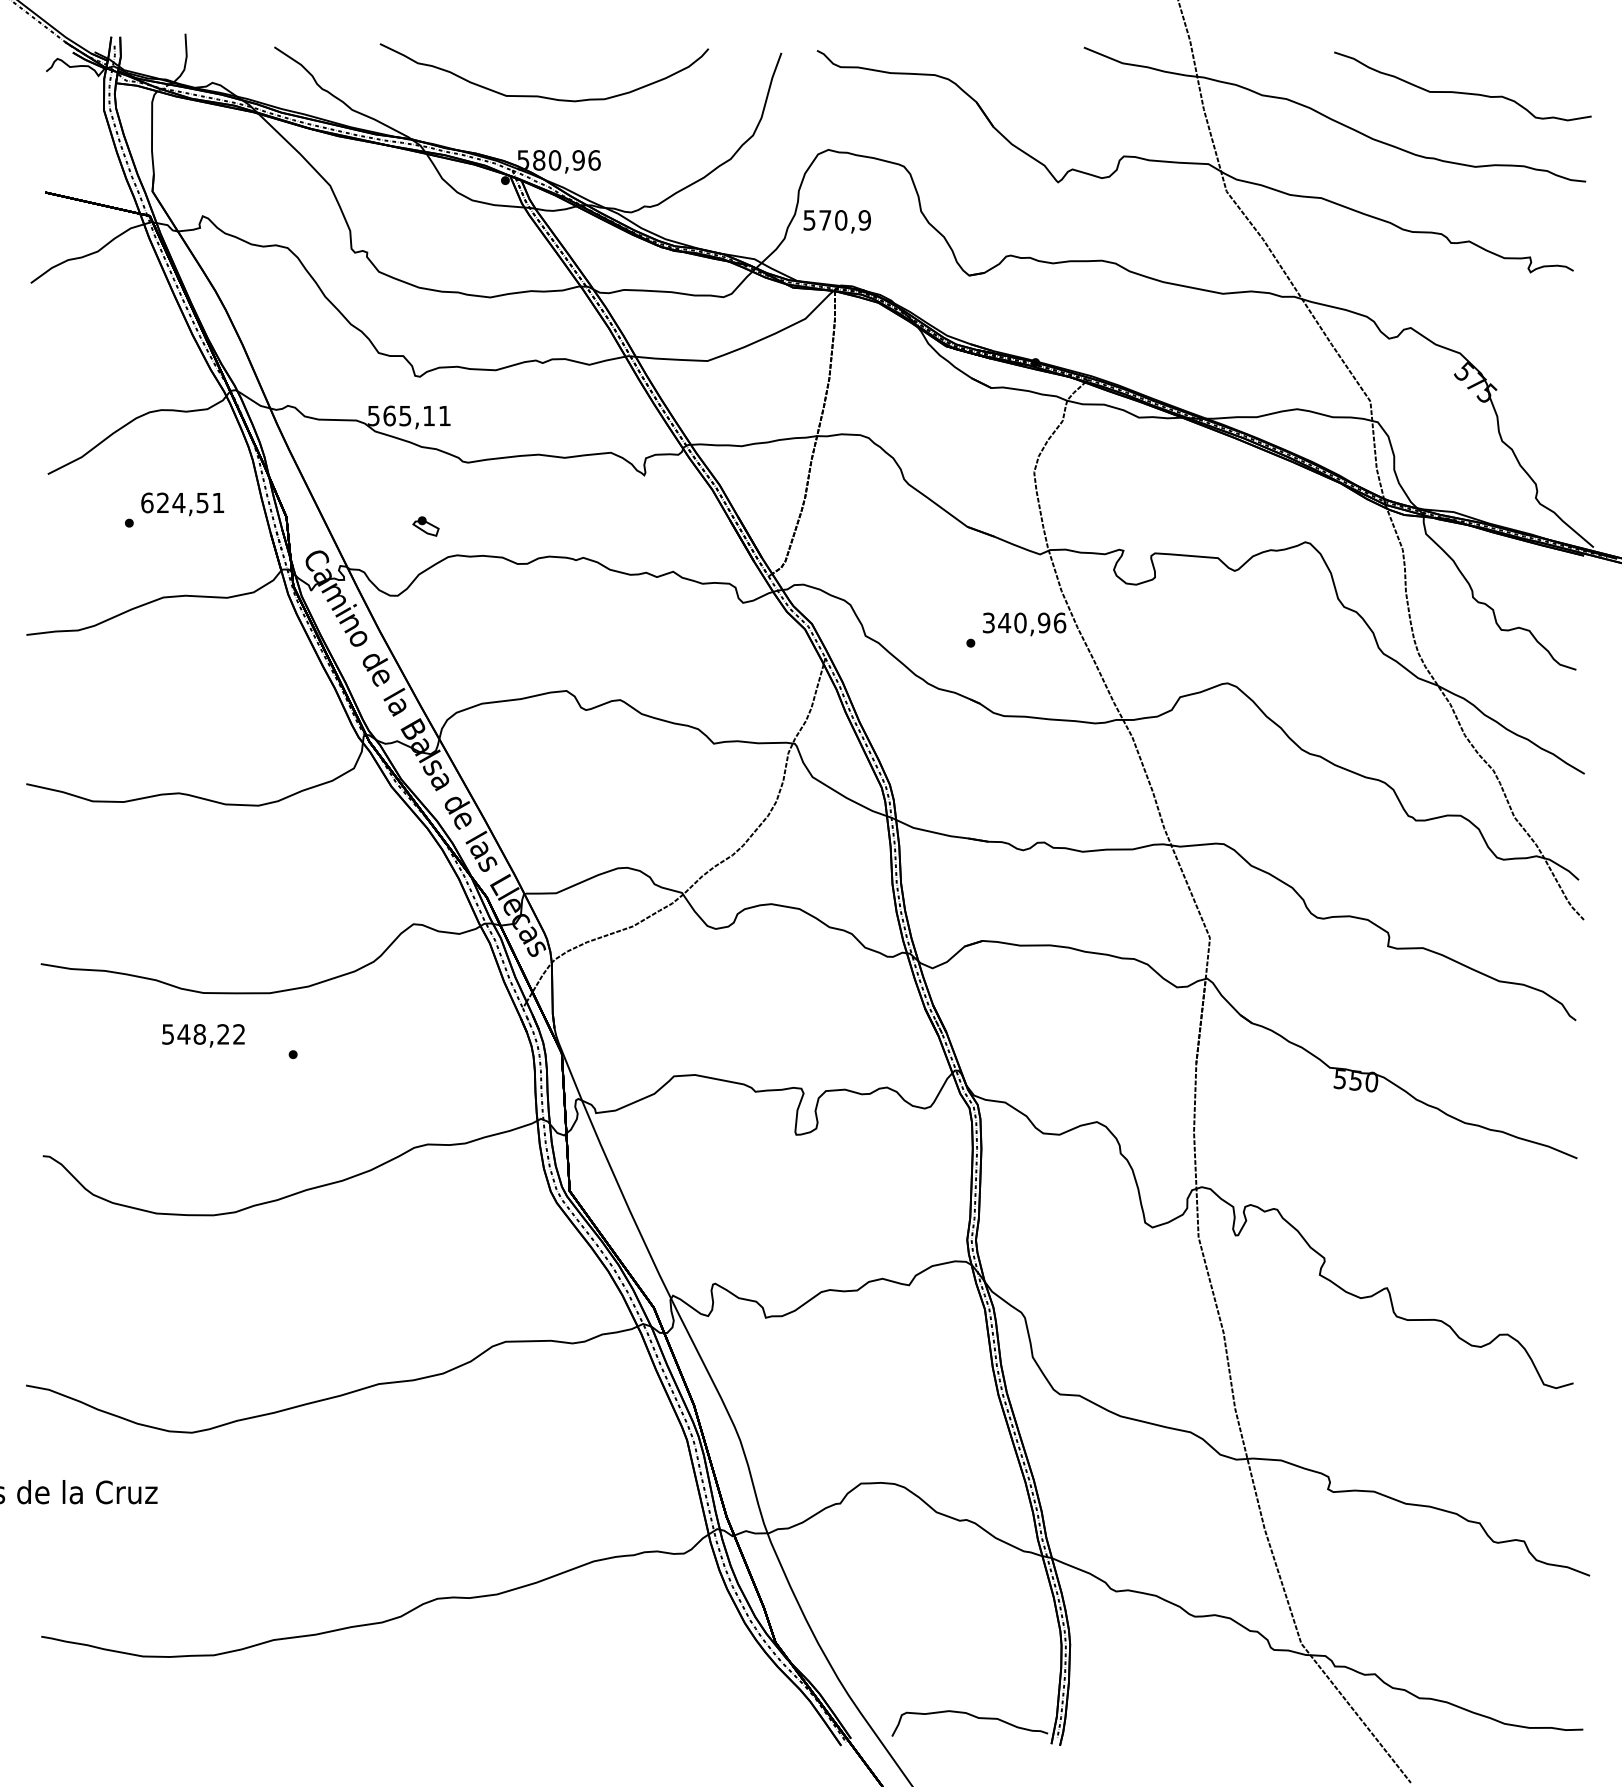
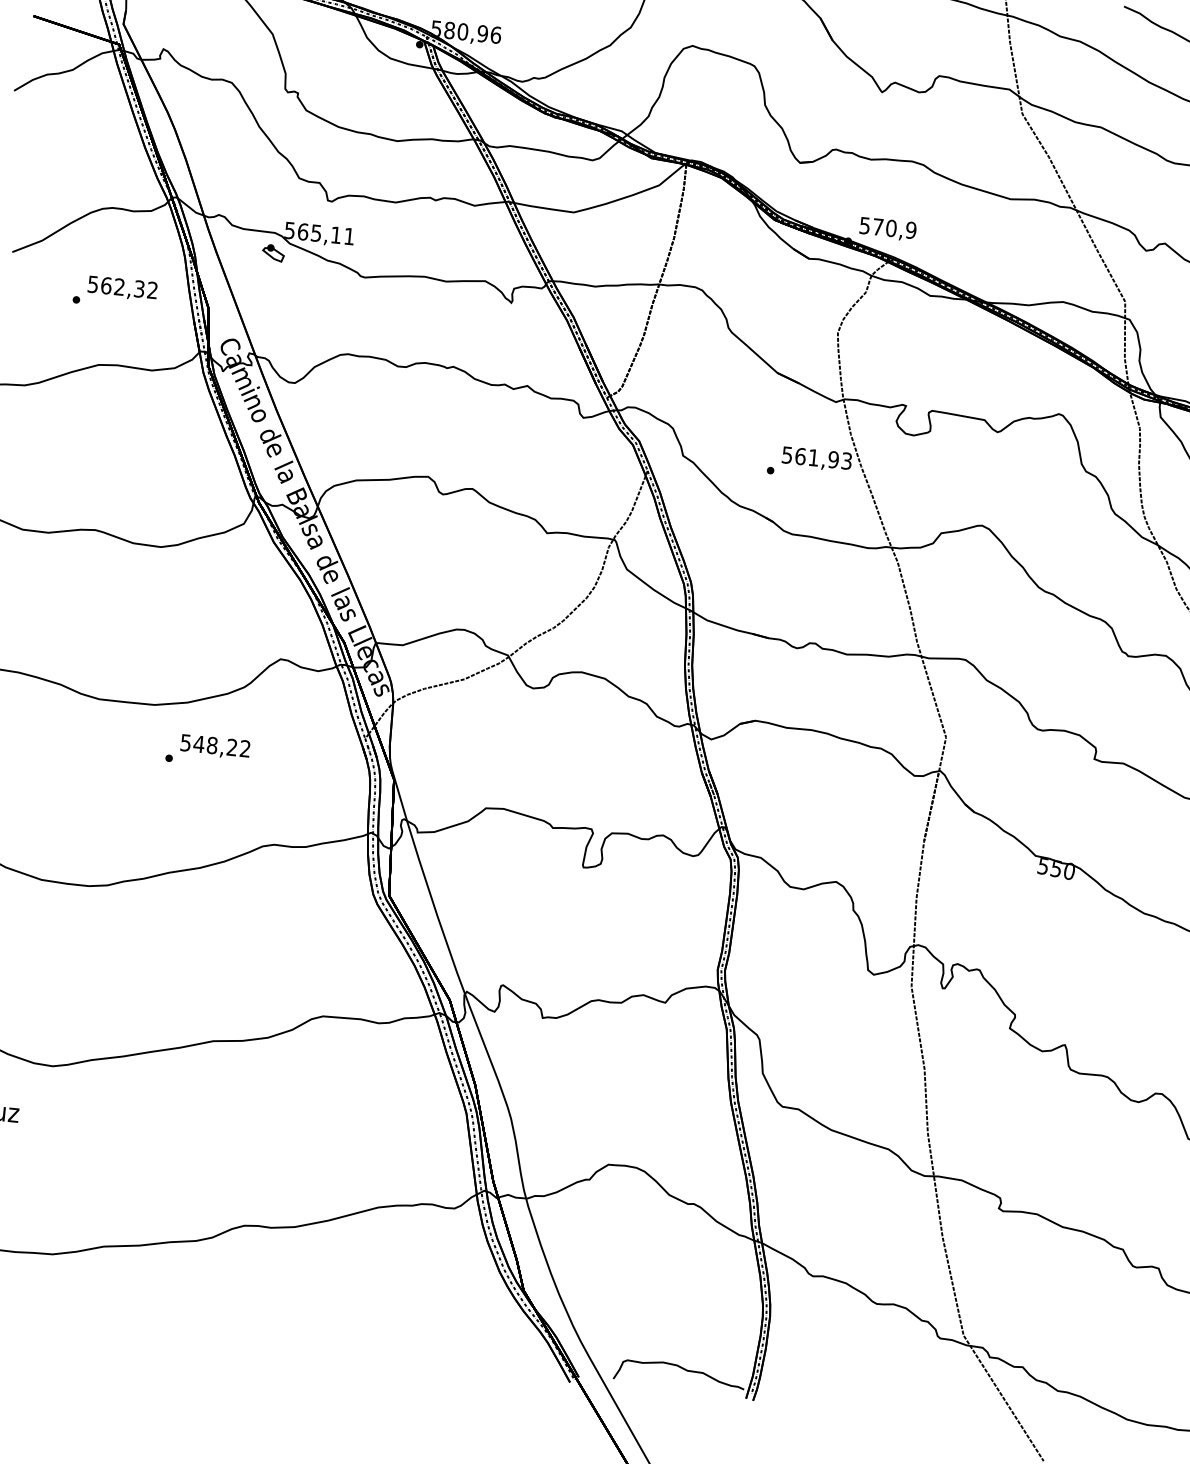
text: (836, 221) -> (887, 228), moved
text: (182, 502) -> (122, 287), 624,51 -> 562,32
part: (425, 526) -> (273, 253), moved
text: (1024, 622) -> (817, 457), 340,96 -> 561,93
text: (203, 1035) -> (215, 746), moved

